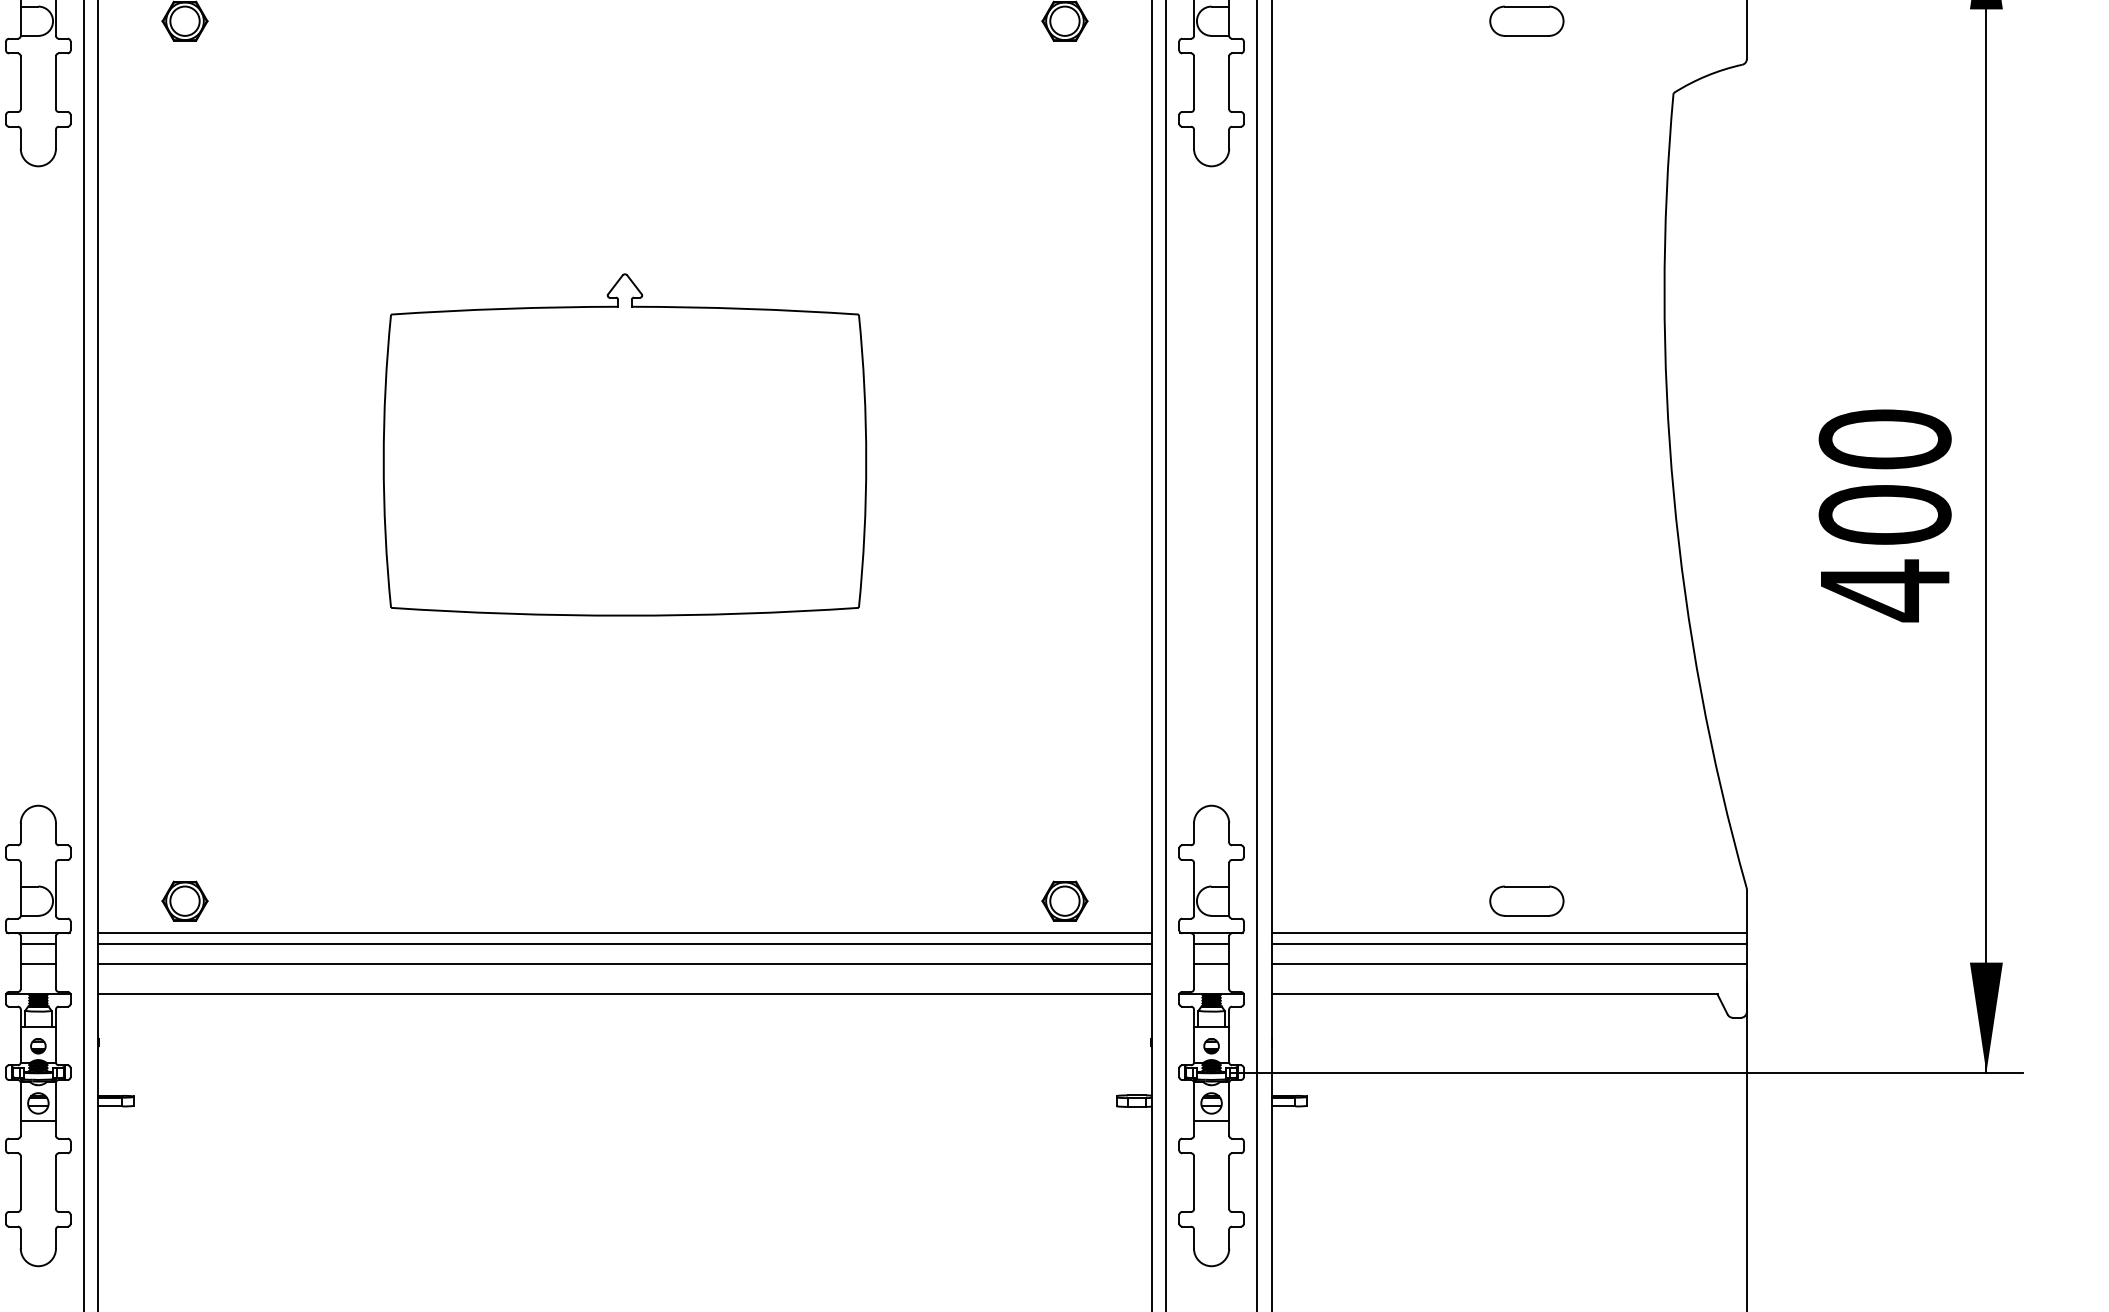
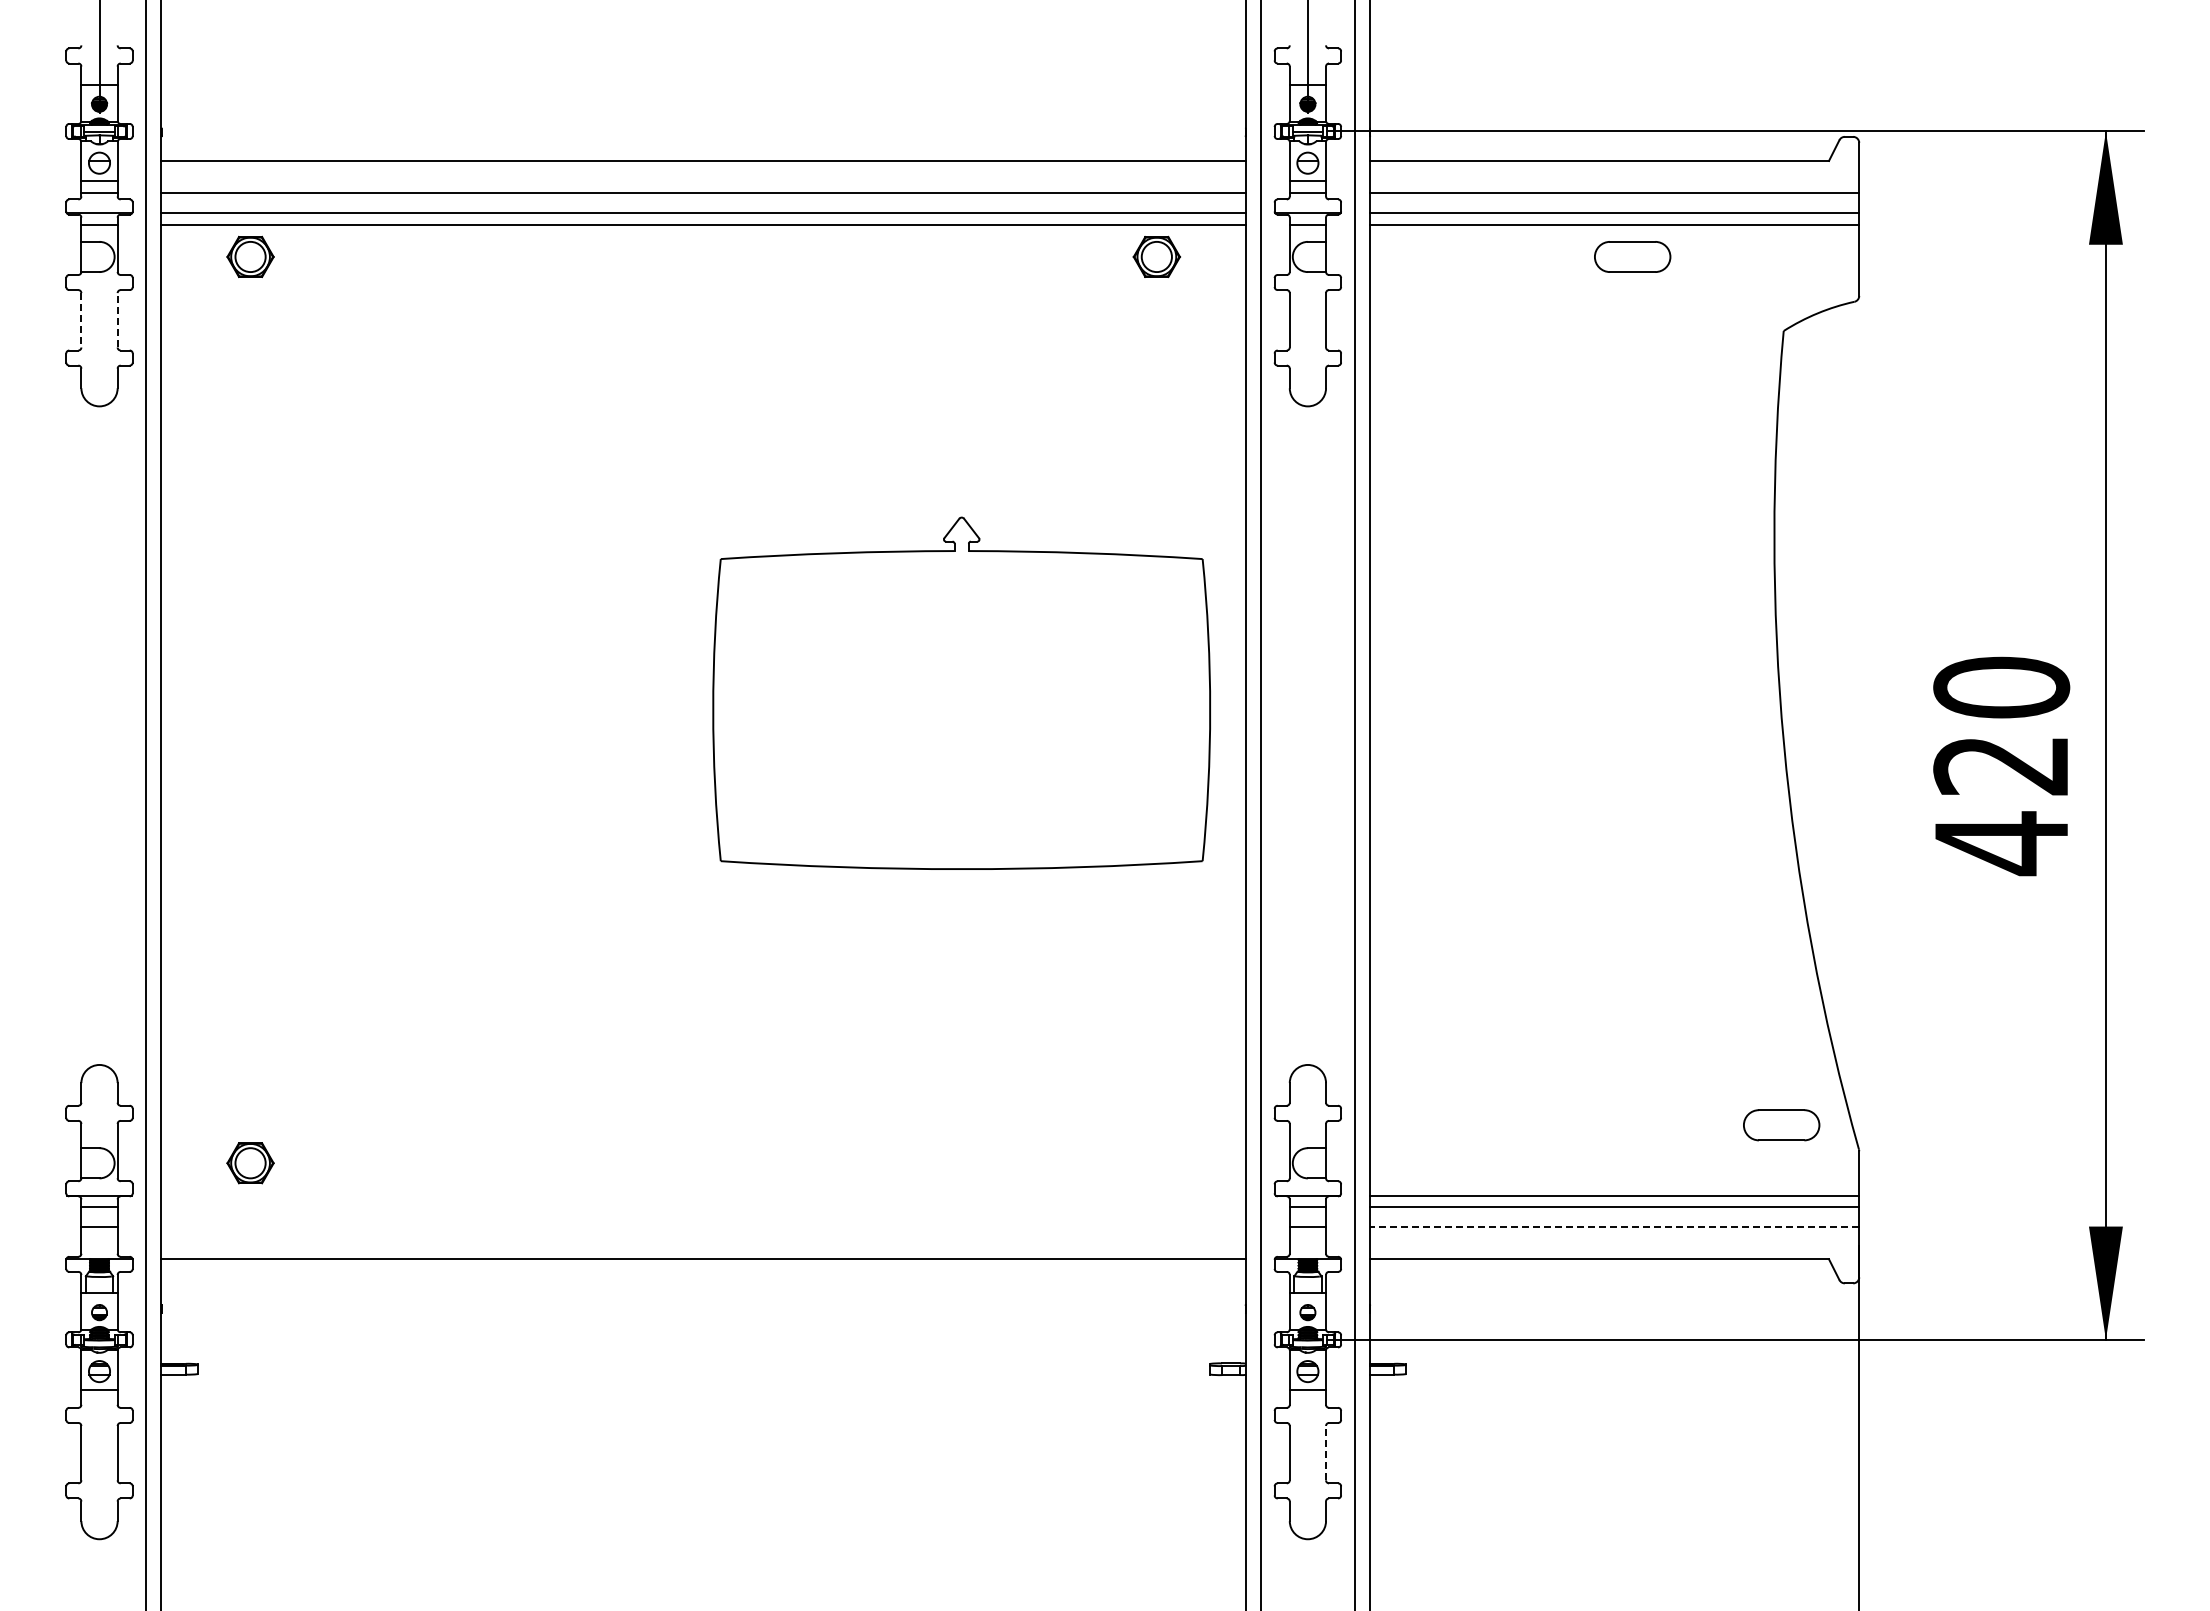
line: (55, 81) -> (117, 319), solid -> dashed
line: (20, 82) -> (81, 320), solid -> dashed
part: (624, 444) -> (961, 692), moved
text: (1885, 514) -> (2001, 765), 400 -> 420
part: (1064, 901) -> (1156, 1163), removed
part: (1526, 901) -> (1781, 1125), moved
line: (624, 932) -> (703, 1195), removed
line: (624, 944) -> (703, 1207), removed
line: (624, 963) -> (703, 1227), removed
line: (1509, 963) -> (1614, 1227), solid -> dashed
line: (1229, 1181) -> (1326, 1452), solid -> dashed

